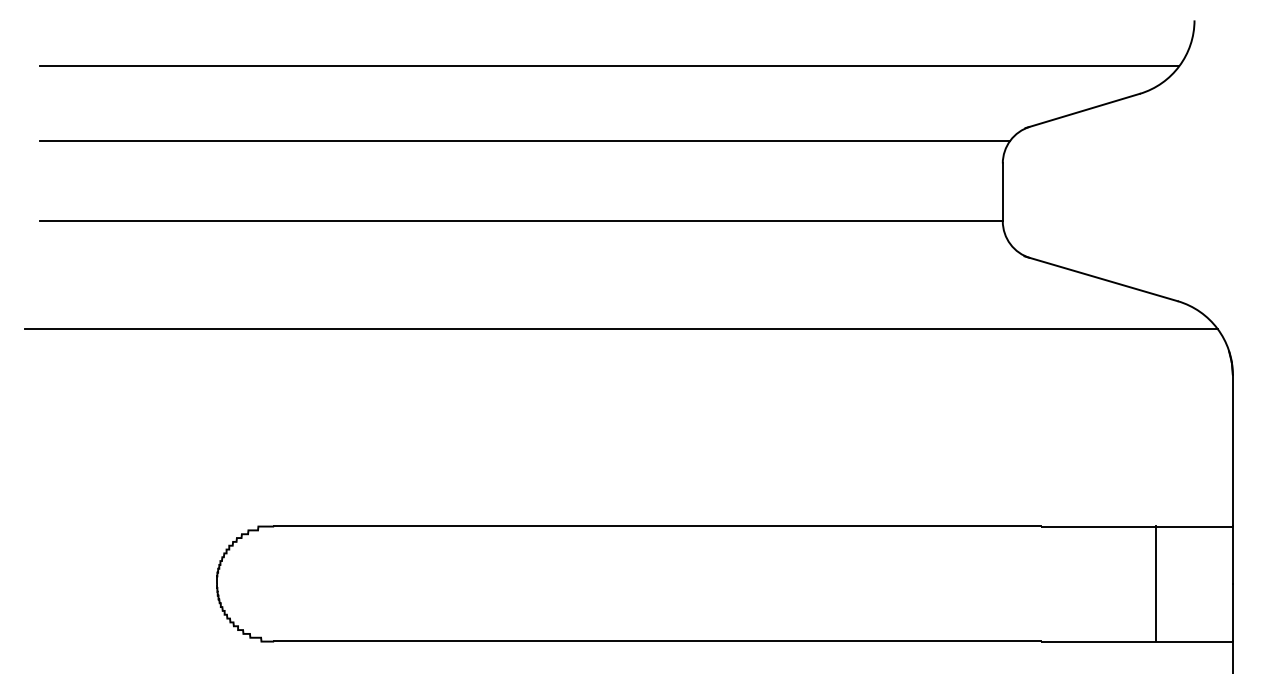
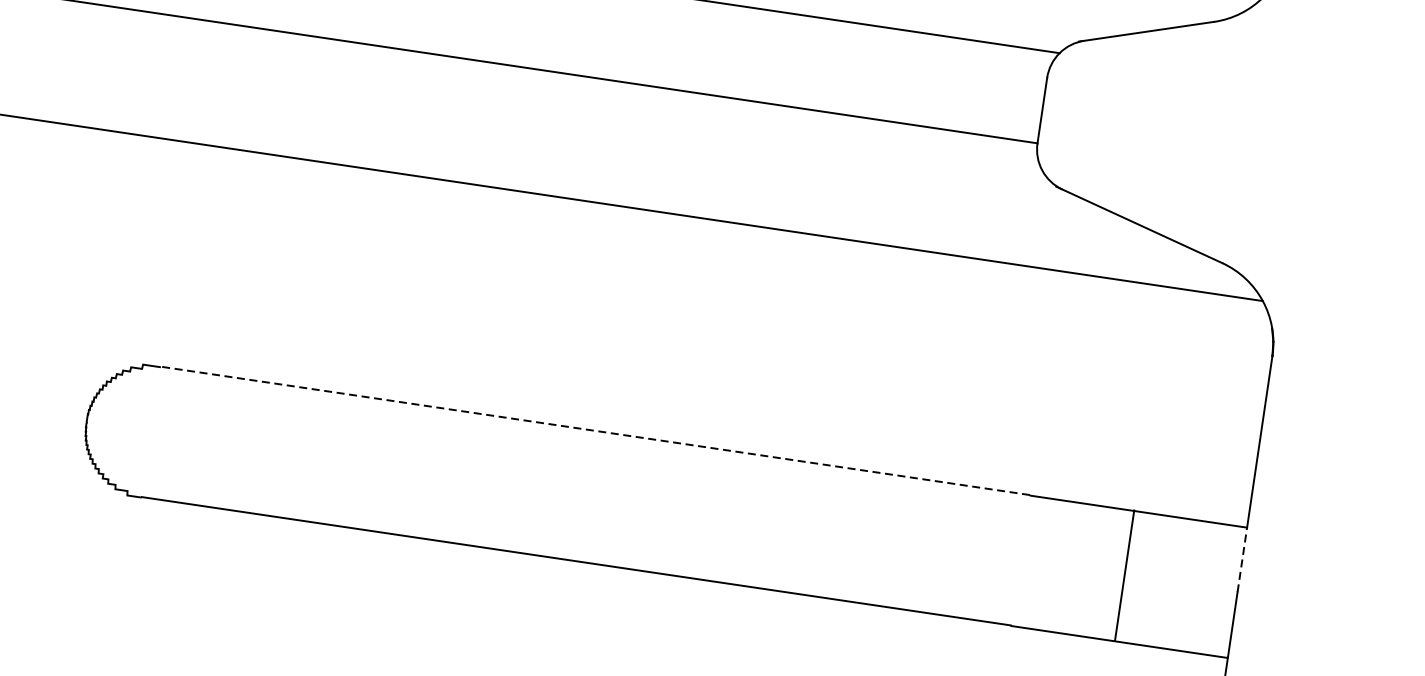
line: (657, 526) -> (595, 431), solid -> dashed
line: (1232, 554) -> (1242, 559), solid -> dashed
line: (1156, 583) -> (1125, 575), moved

